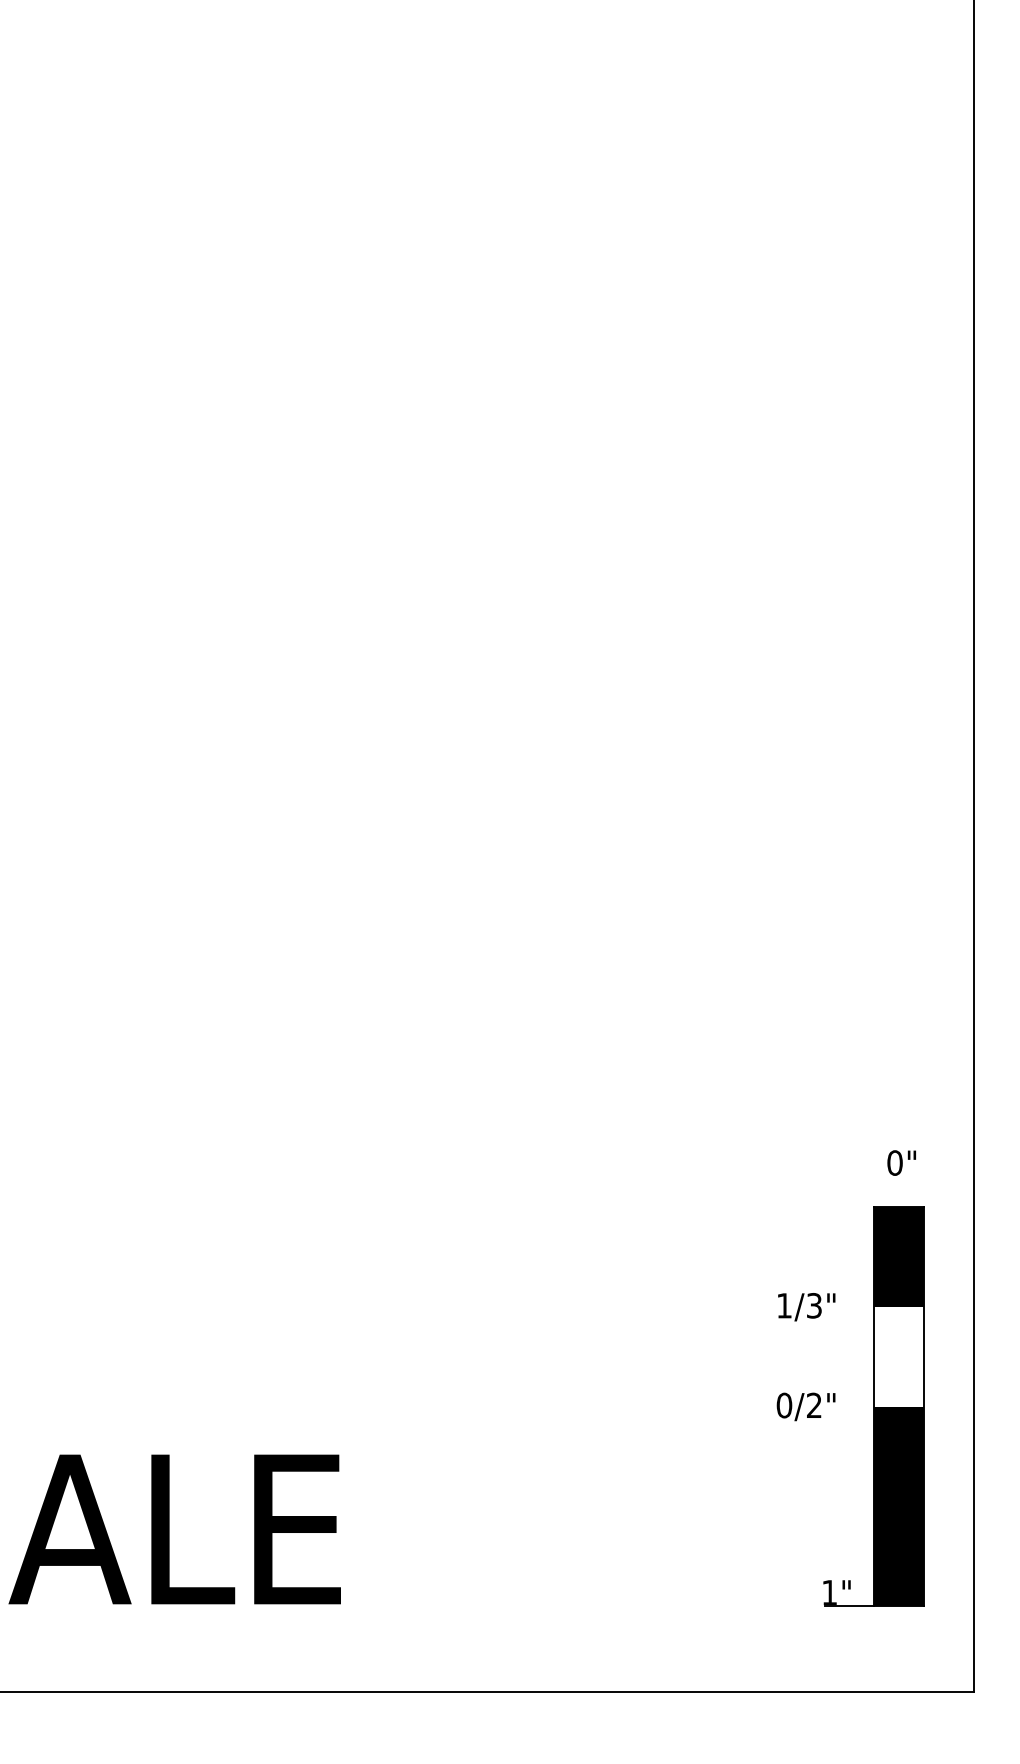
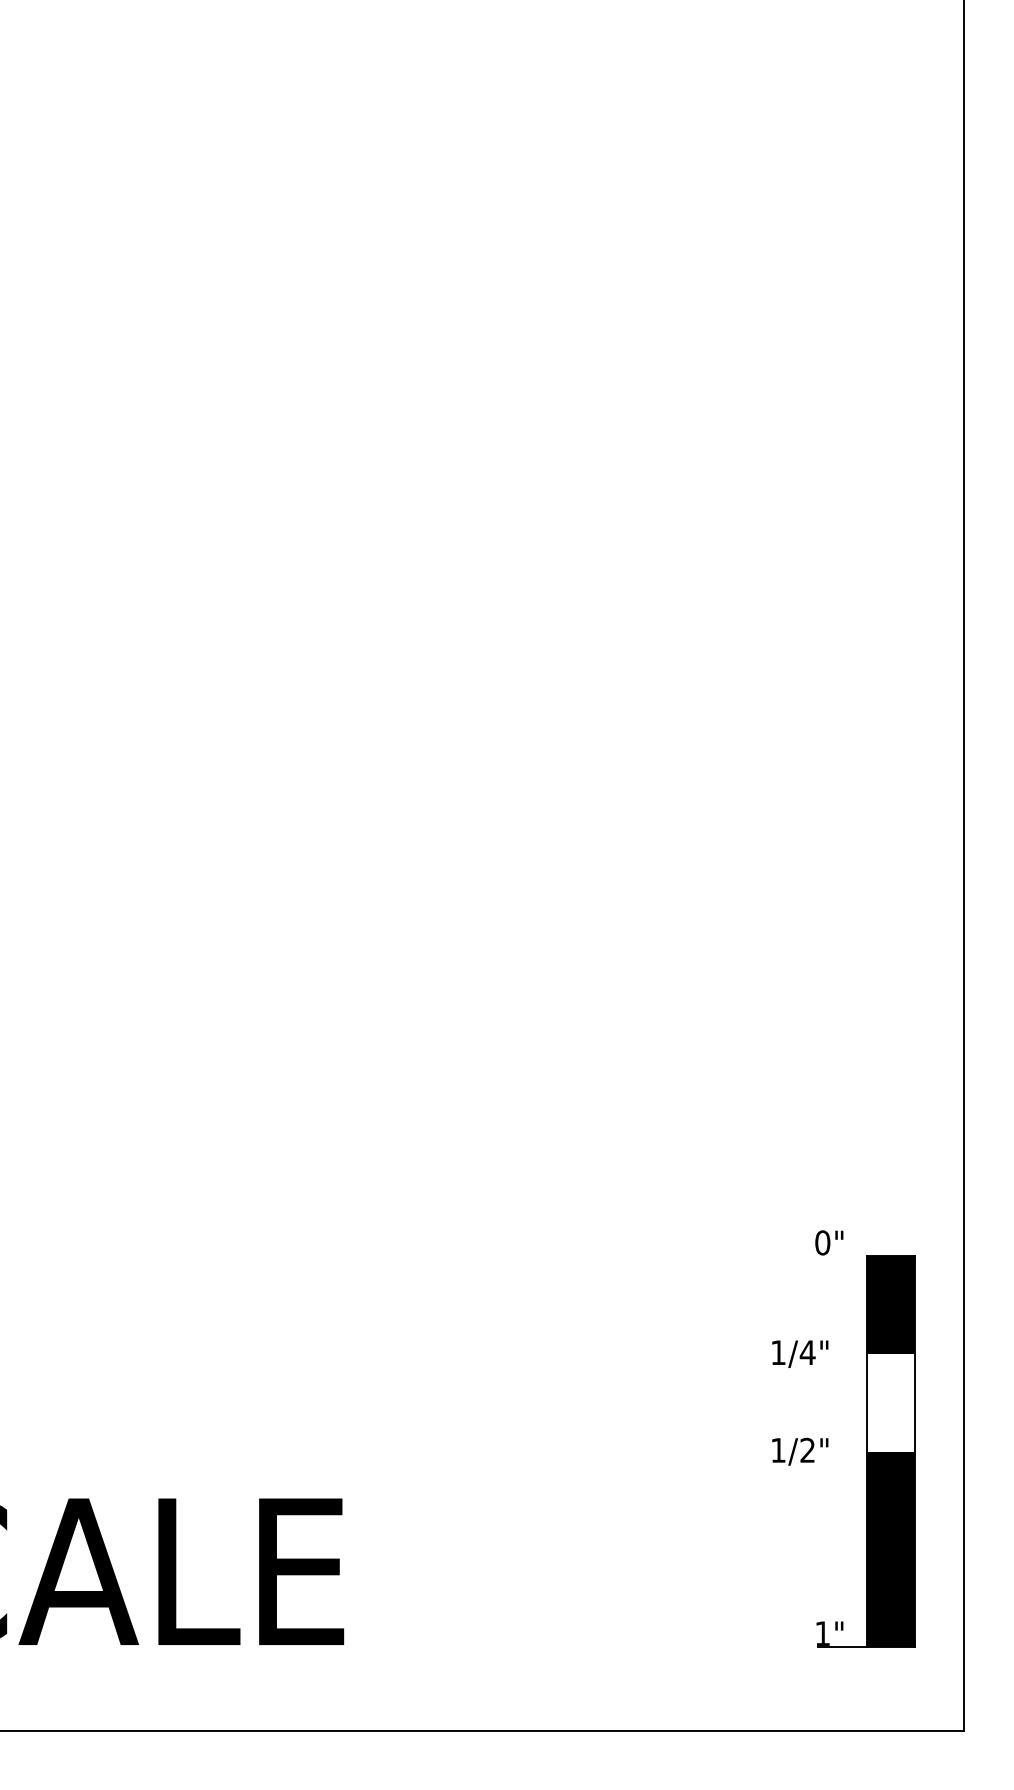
text: (901, 1162) -> (829, 1242), moved
text: (814, 1305) -> (807, 1352), 1/3" -> 1/4"
text: (784, 1405) -> (778, 1450), 0/2" -> 1/2"

